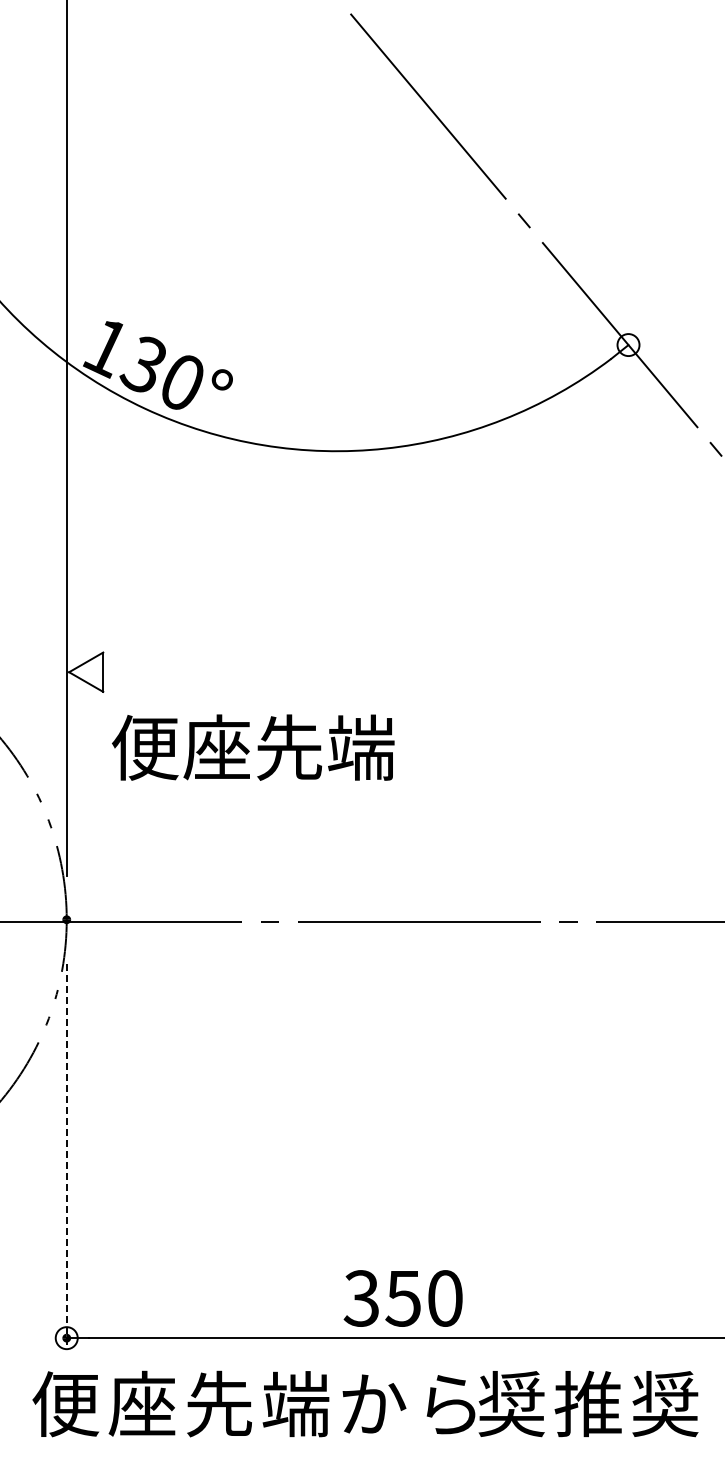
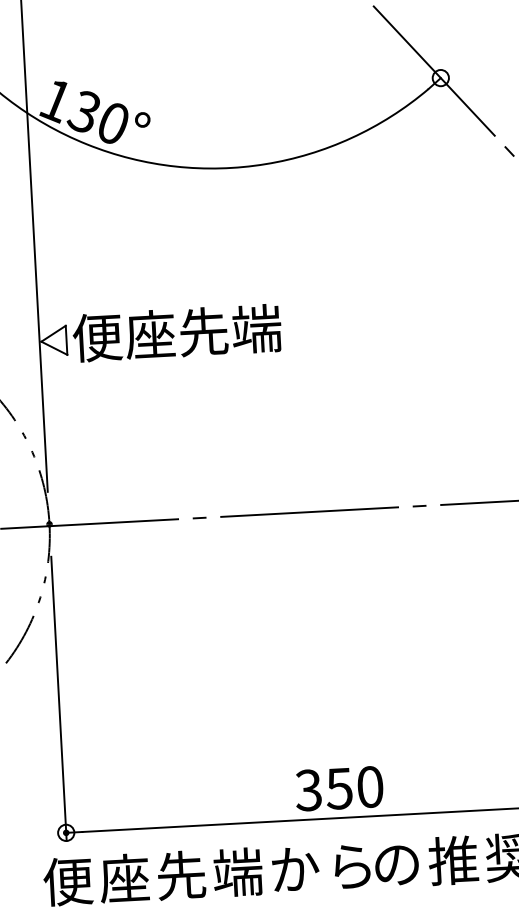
text: (253, 747) -> (177, 333), moved
line: (66, 1156) -> (58, 698), dashed -> solid
text: (402, 1298) -> (338, 788), moved
text: (511, 1404) -> (396, 864), 奨 -> の

